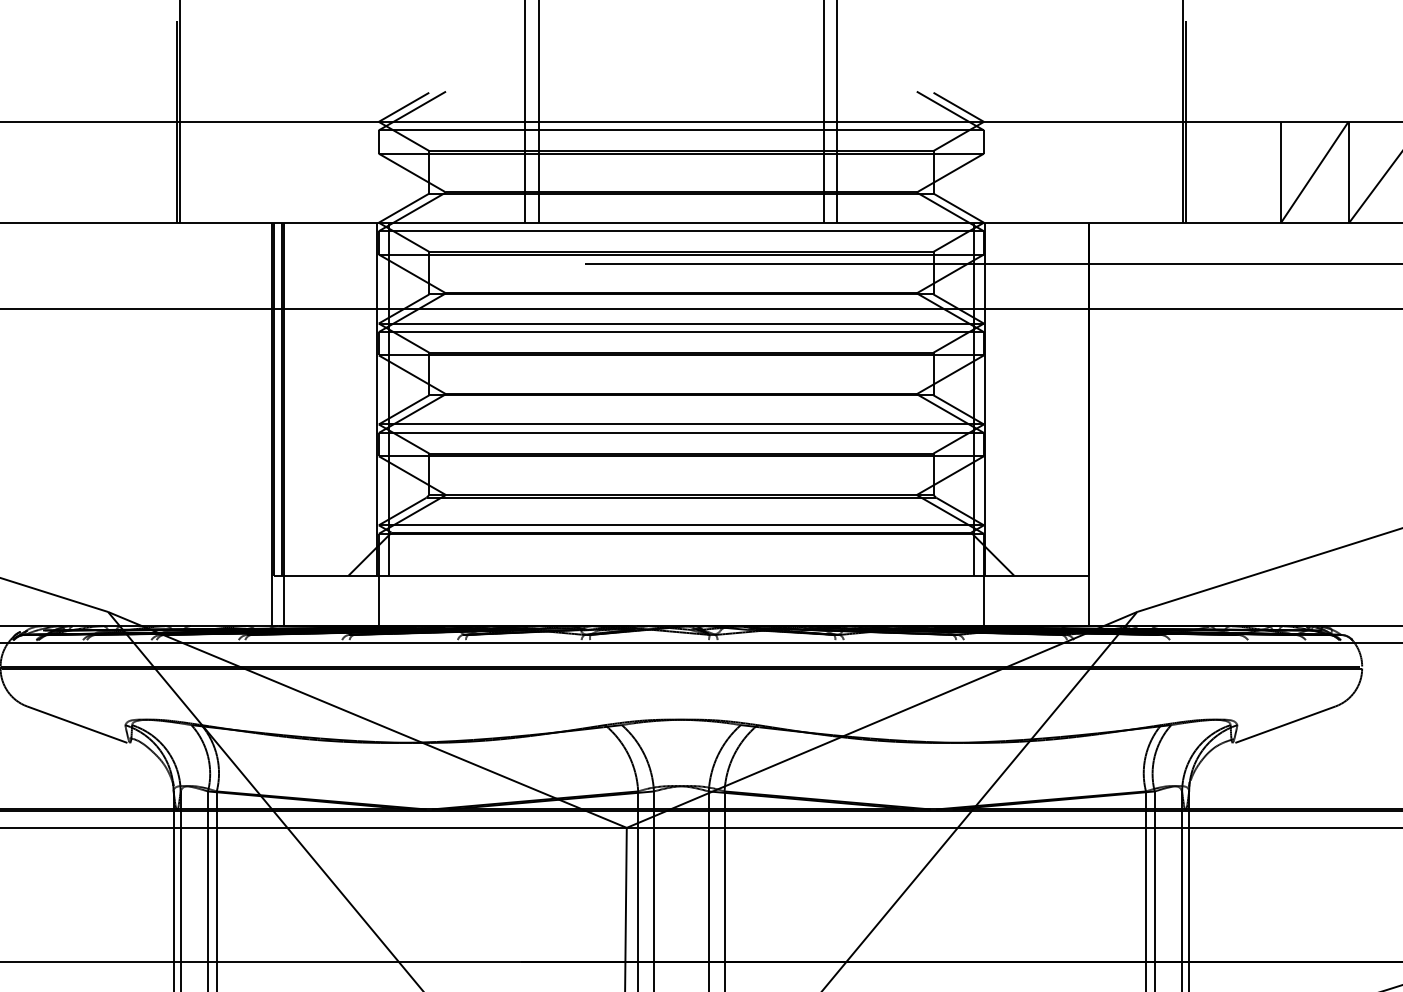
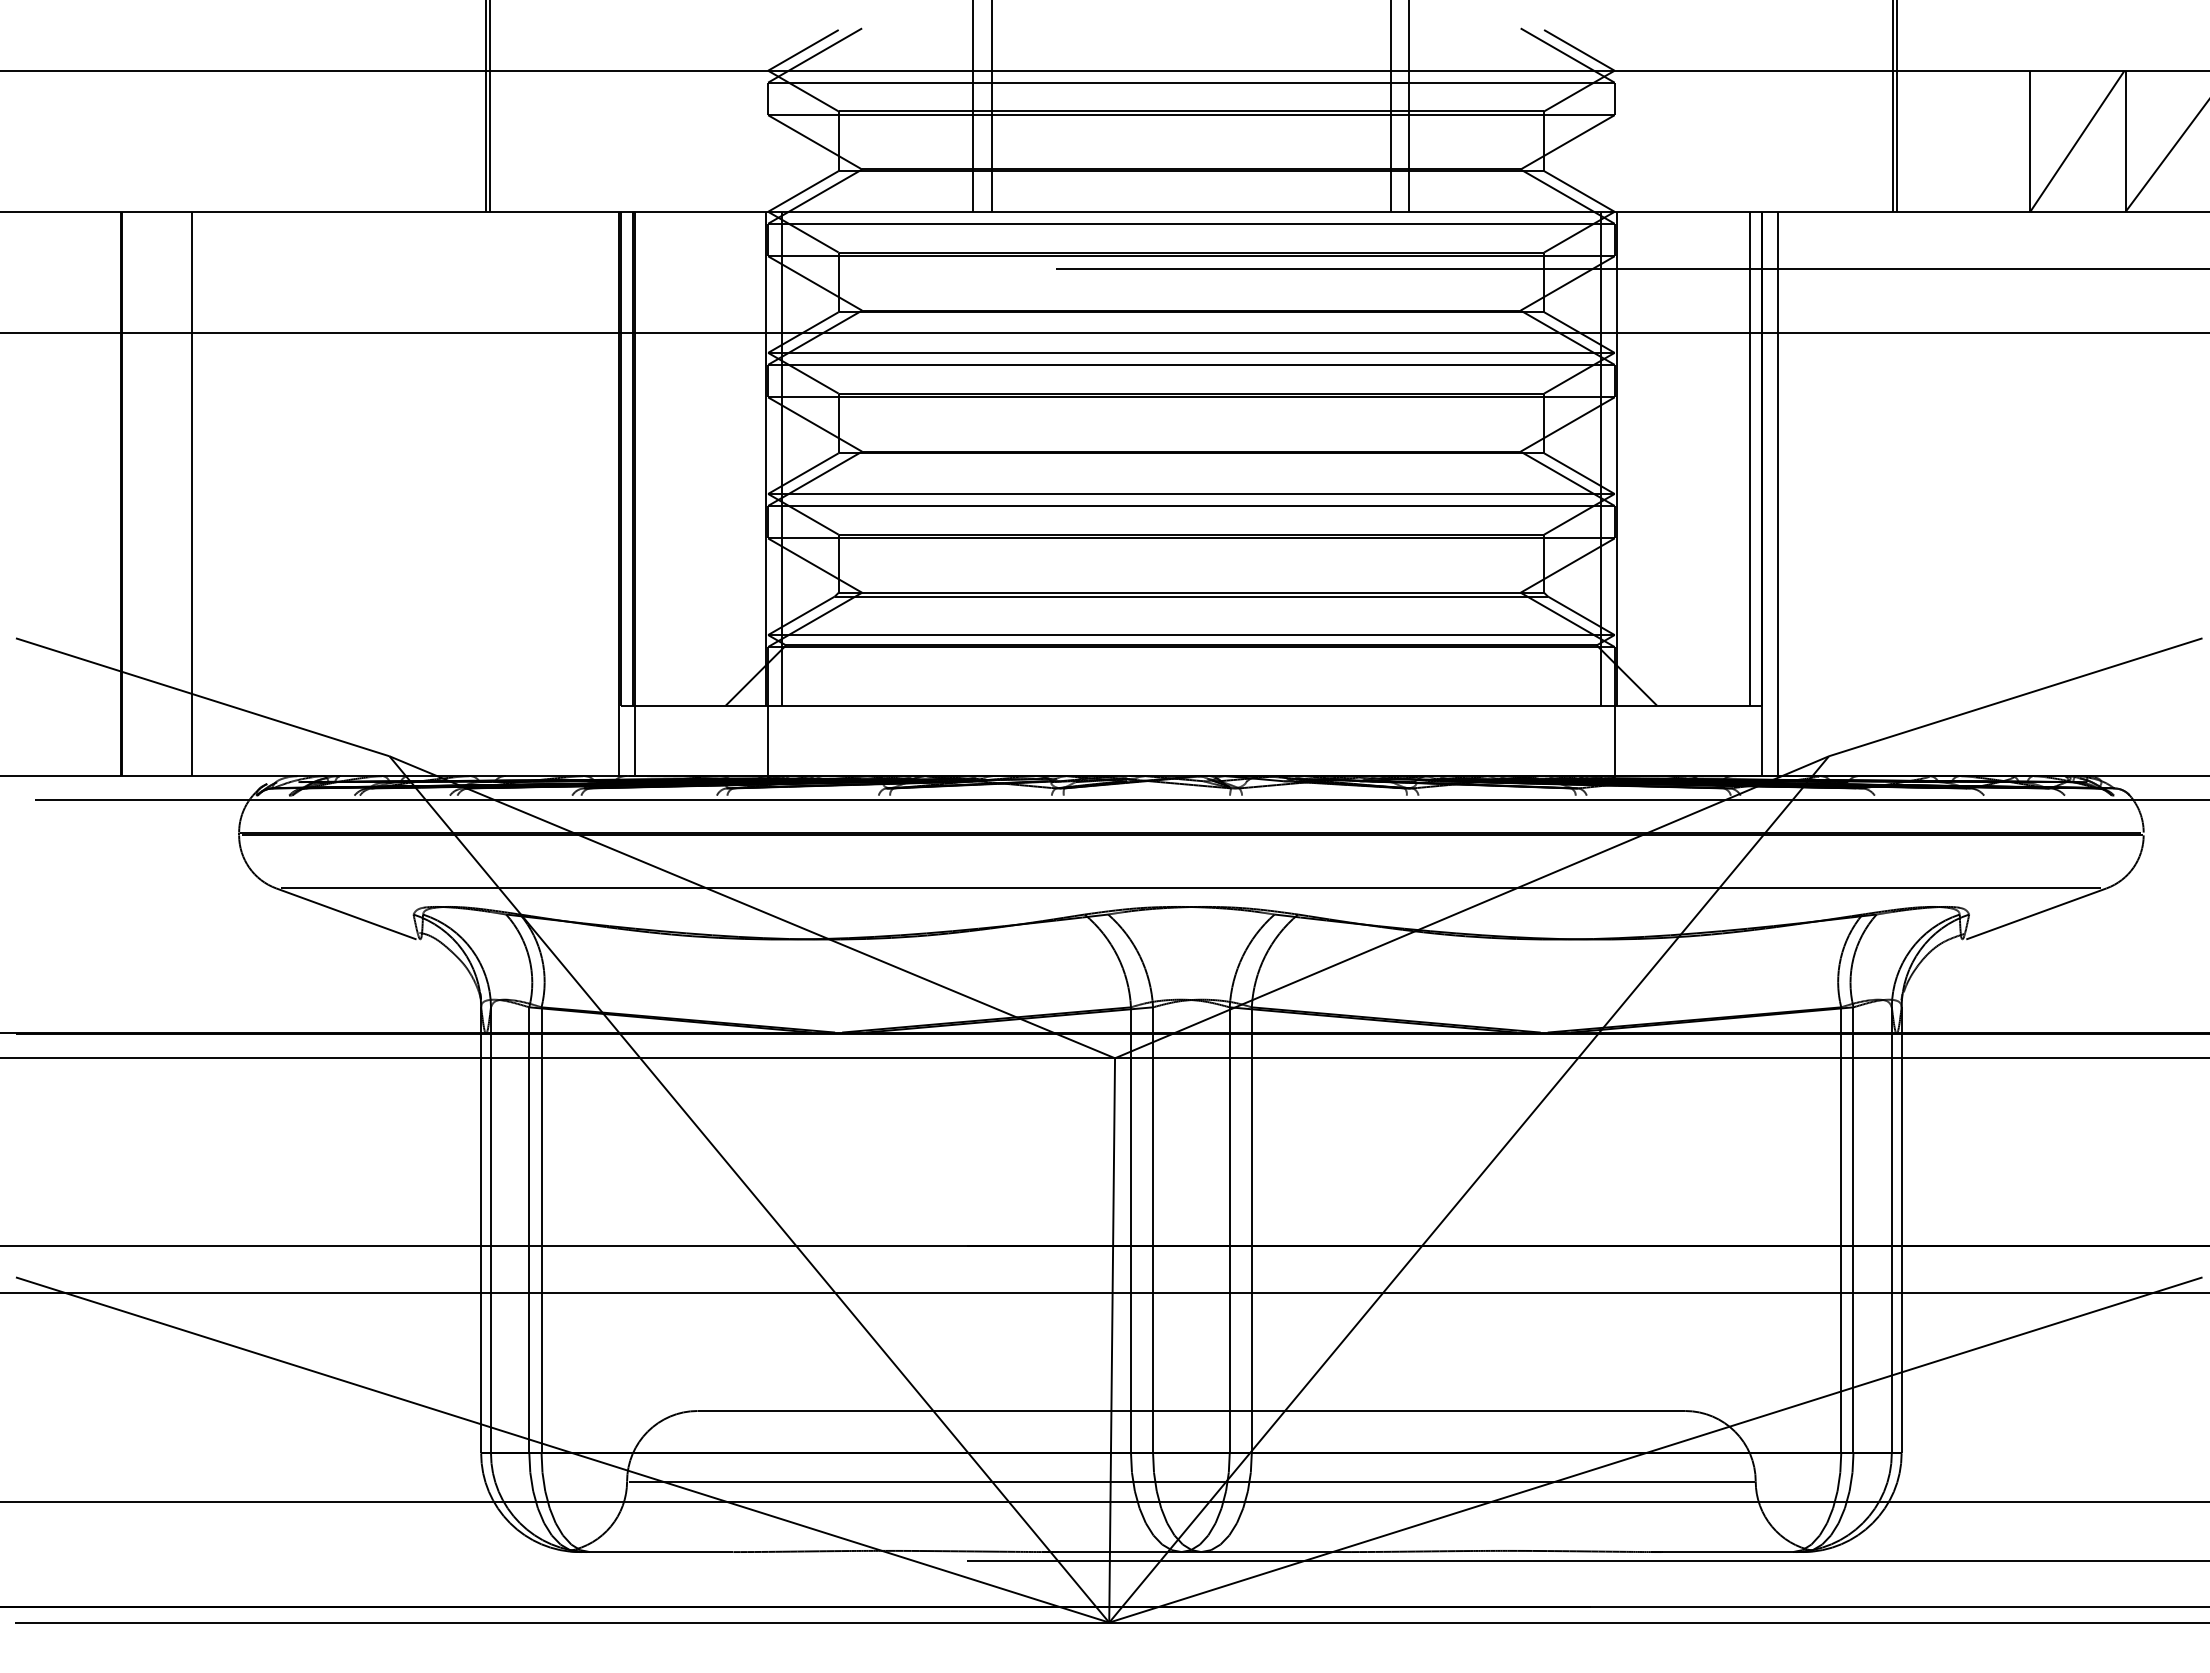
line: (1080, 399) -> (1749, 458), added
line: (1100, 424) -> (1777, 493), added
line: (681, 706) -> (1191, 888), added

